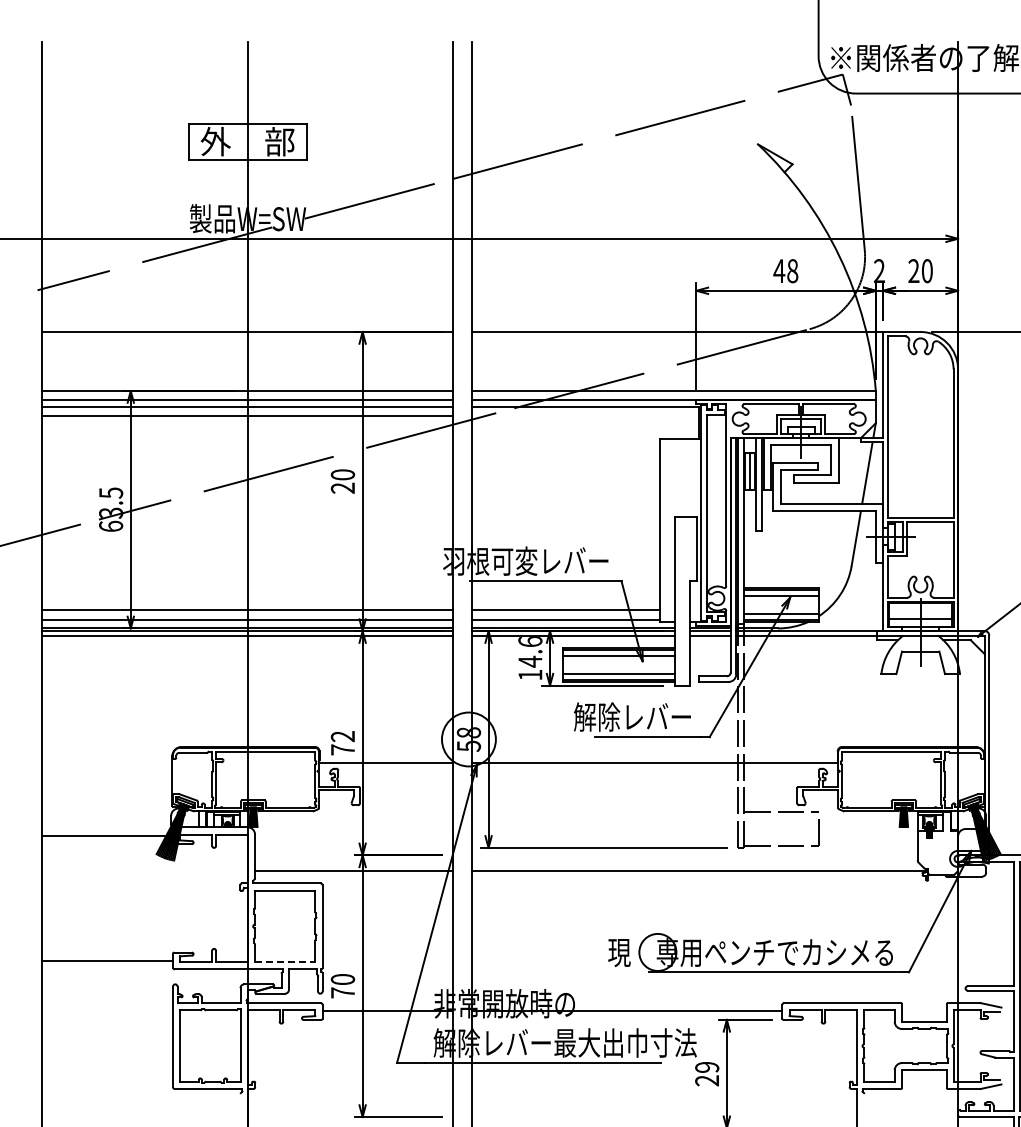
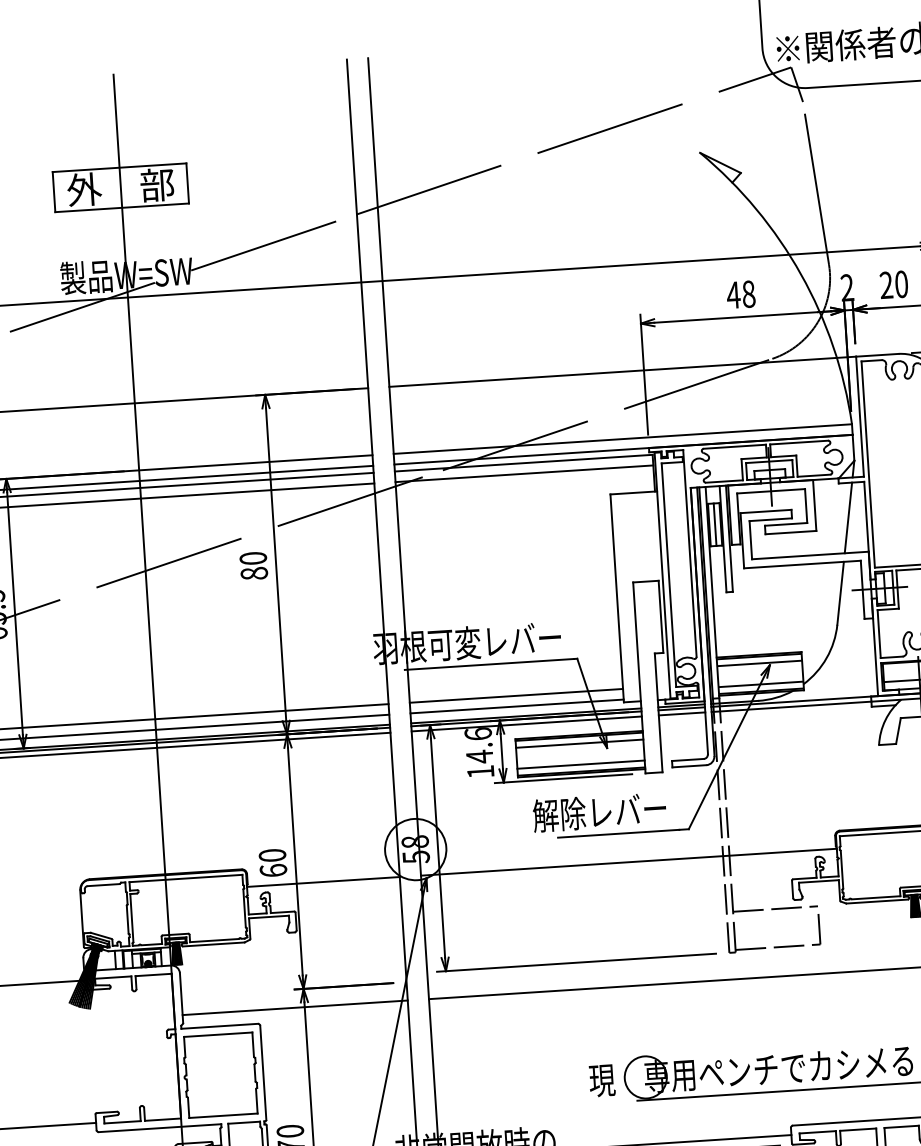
line: (585, 415) -> (524, 473), added
text: (342, 487) -> (253, 572), 20 -> 80
text: (342, 743) -> (272, 863), 72 -> 60
line: (285, 962) -> (223, 1116), dashed -> solid

